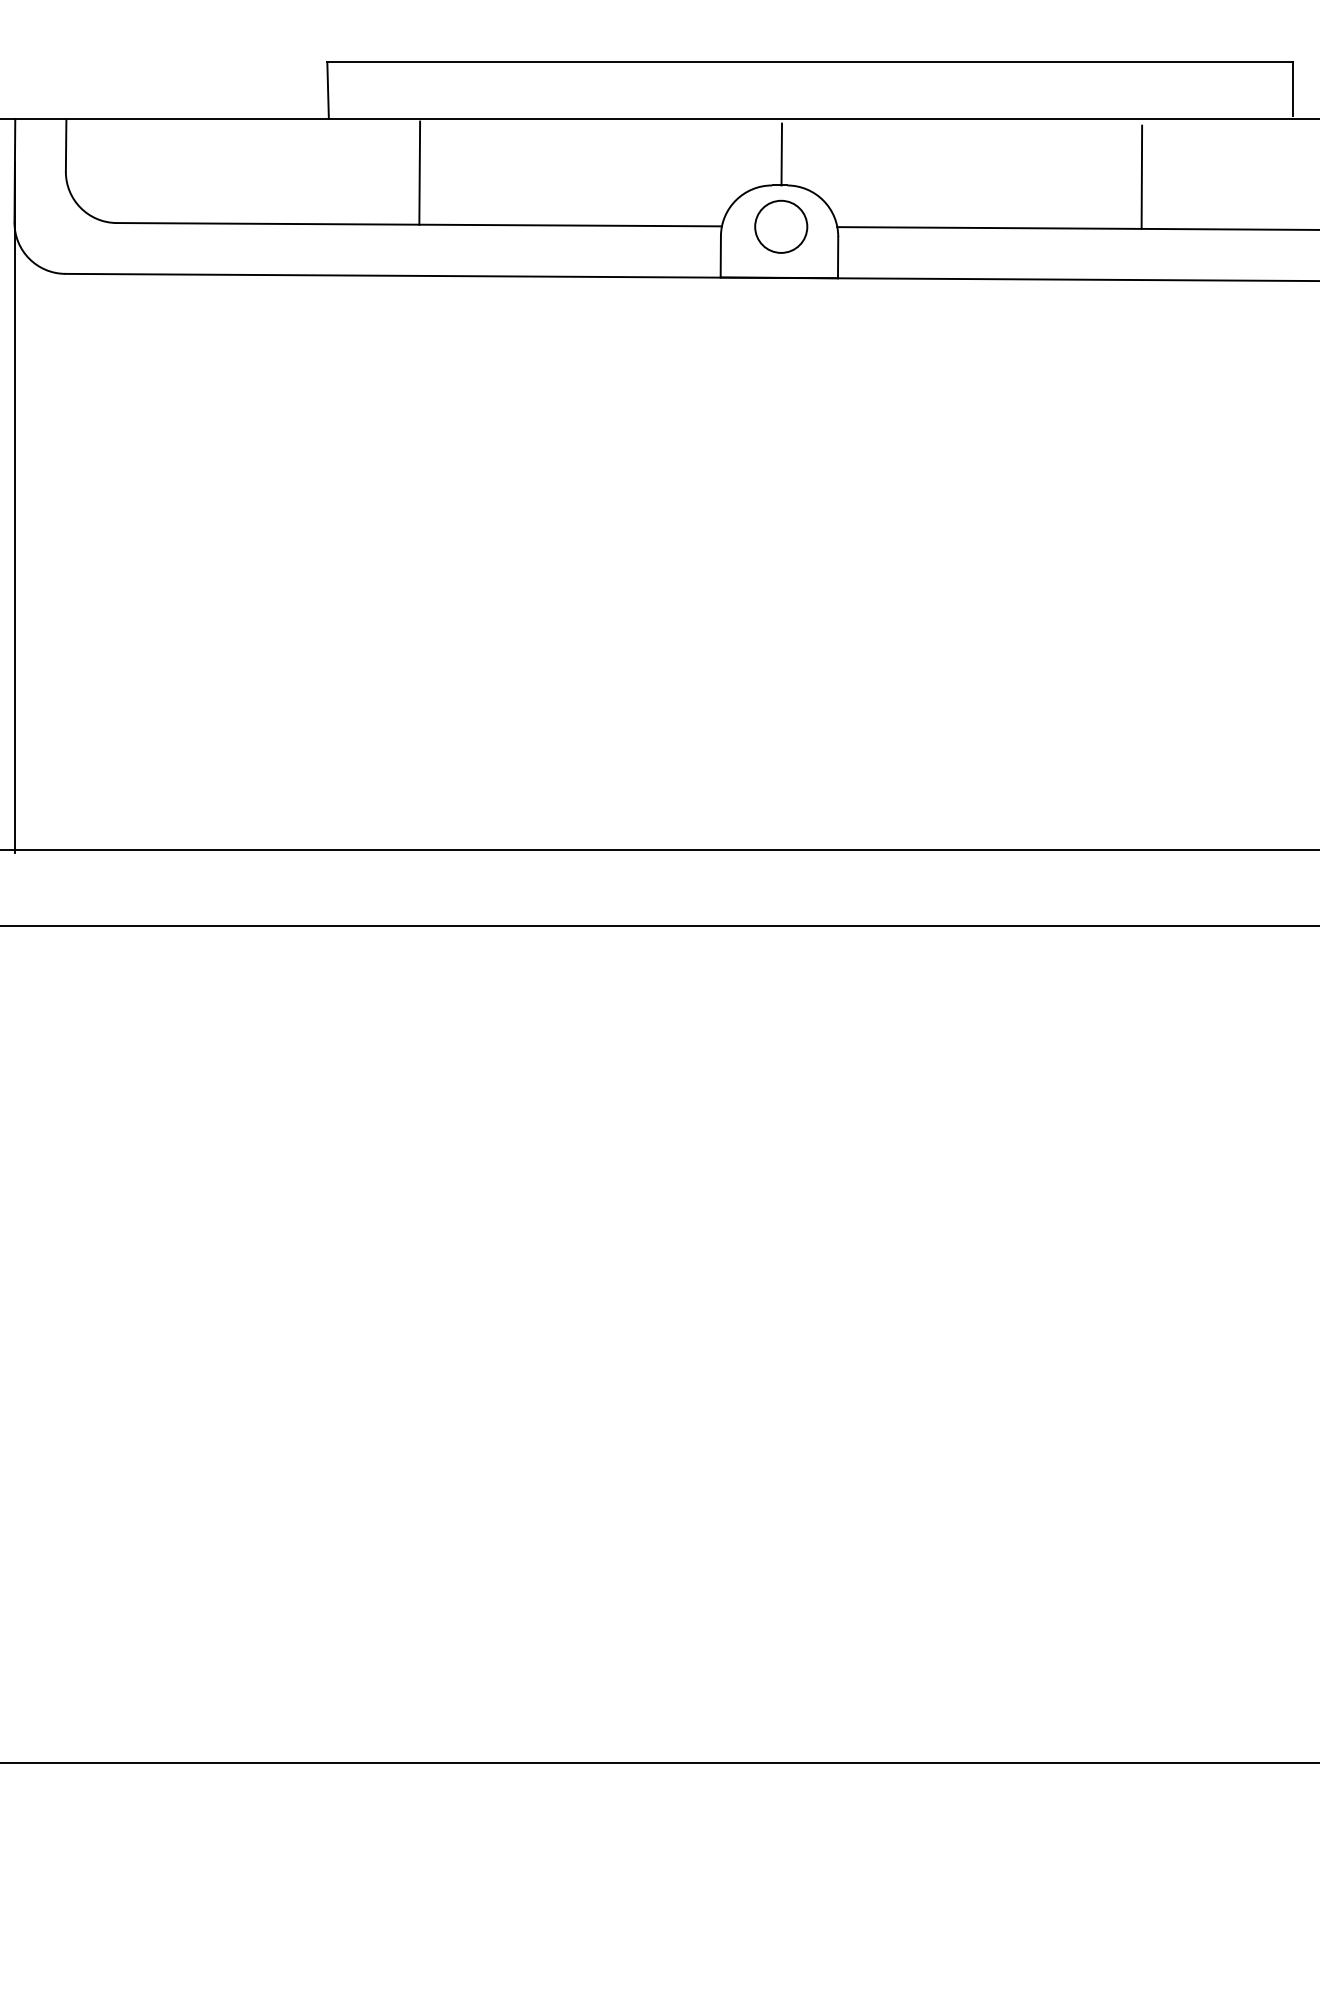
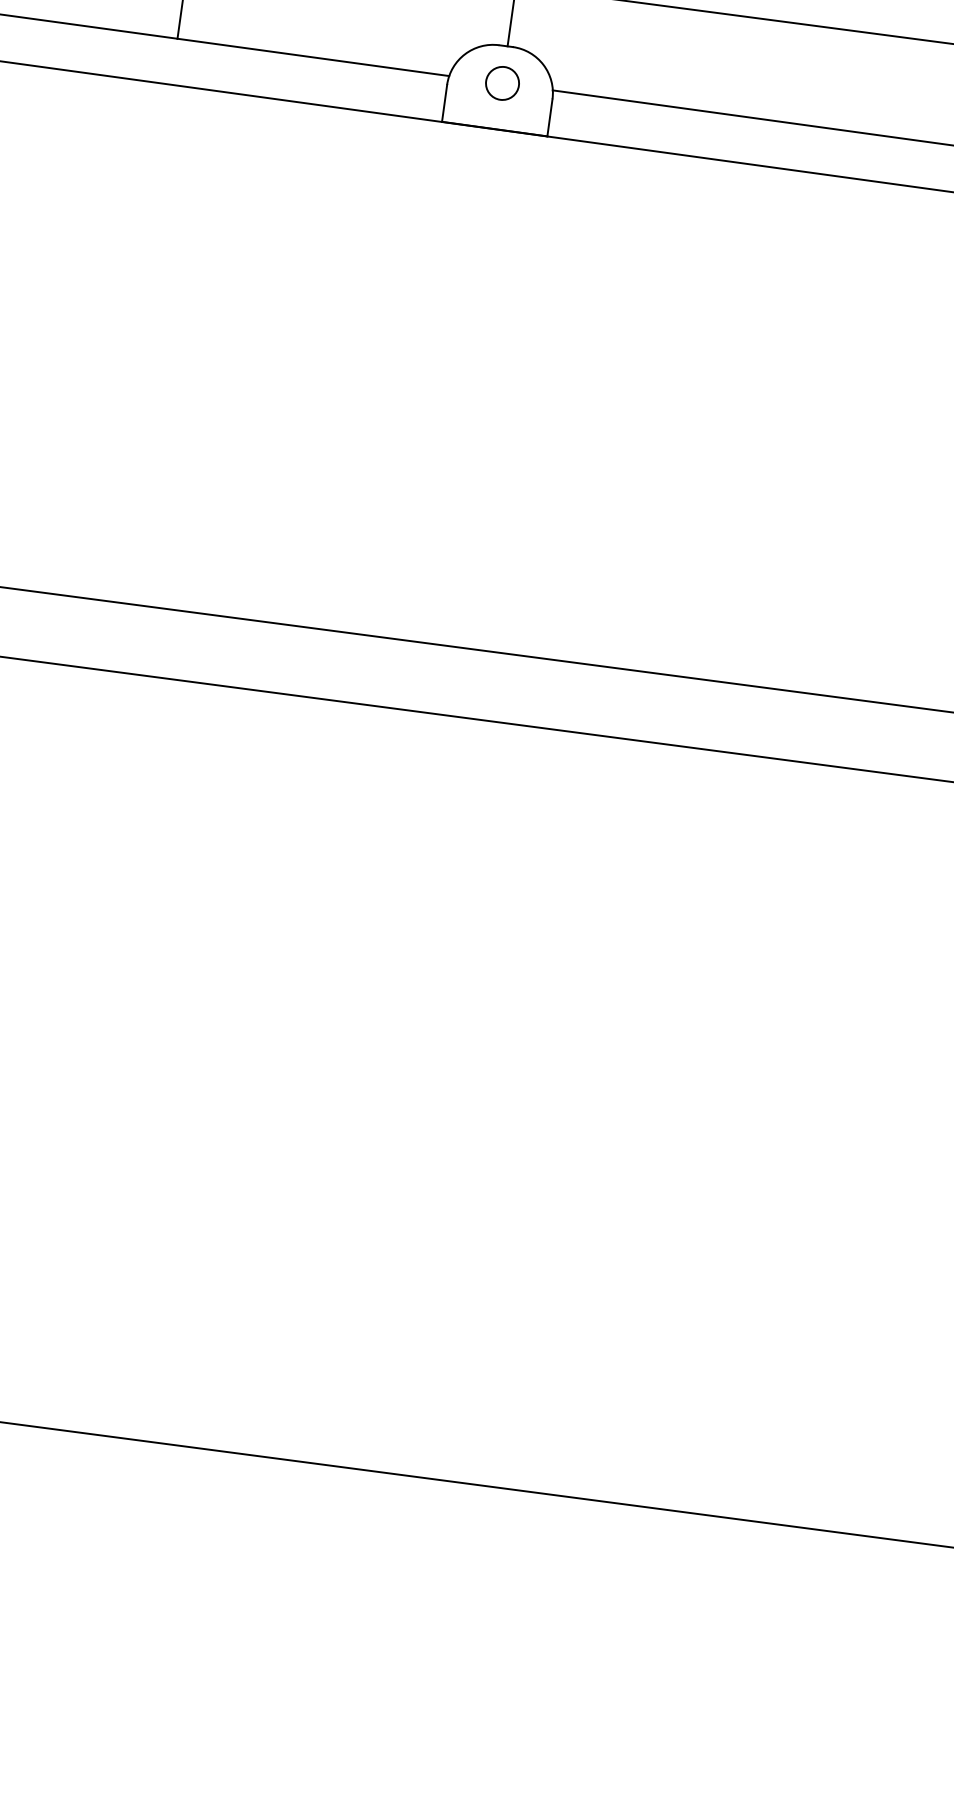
line: (1141, 176) -> (832, 80), removed
circle: (781, 226) -> (502, 83), size x0.7

